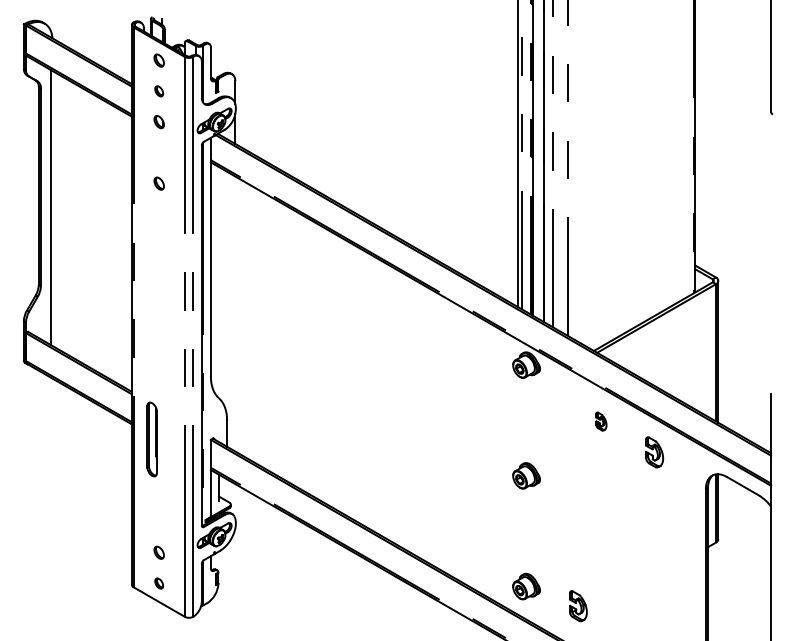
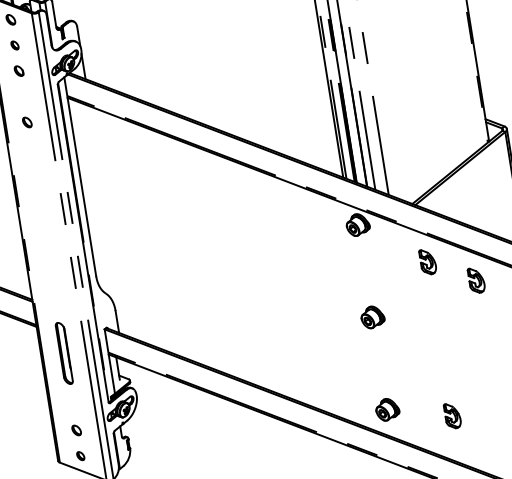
part: (601, 421) -> (428, 261), size x1.67
part: (151, 439) -> (63, 353), moved
part: (578, 606) -> (452, 416), moved

